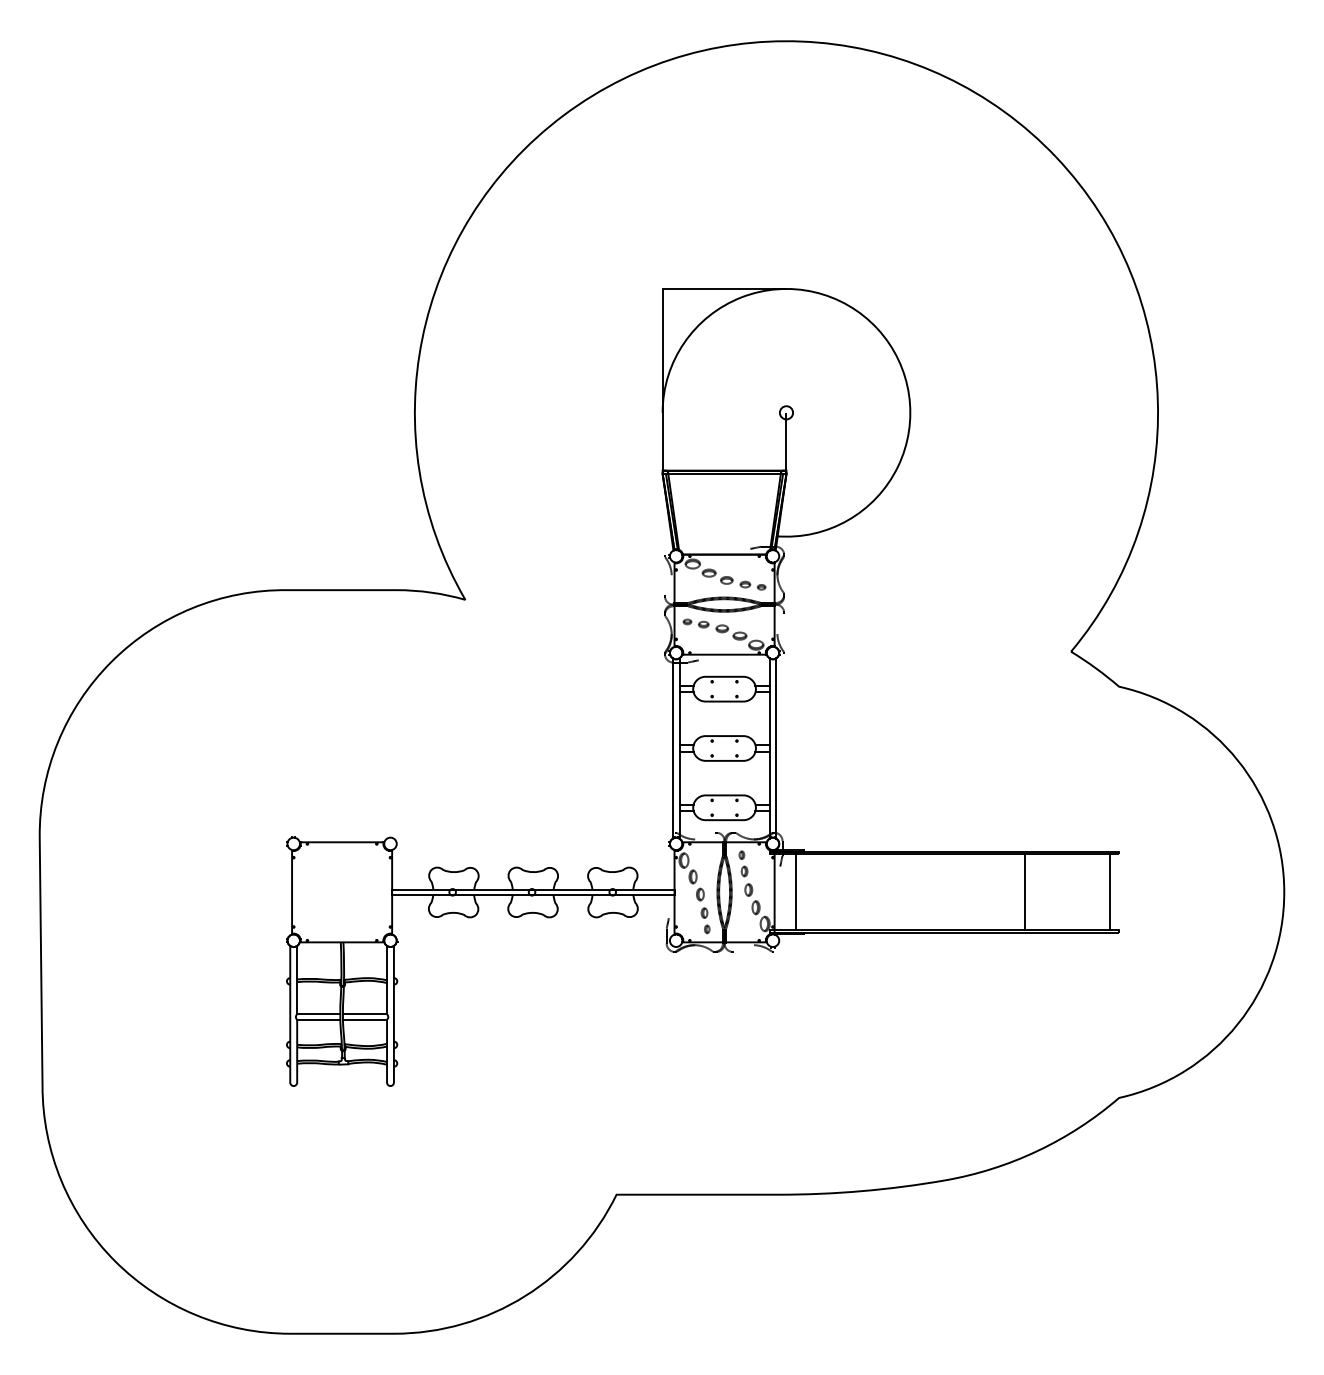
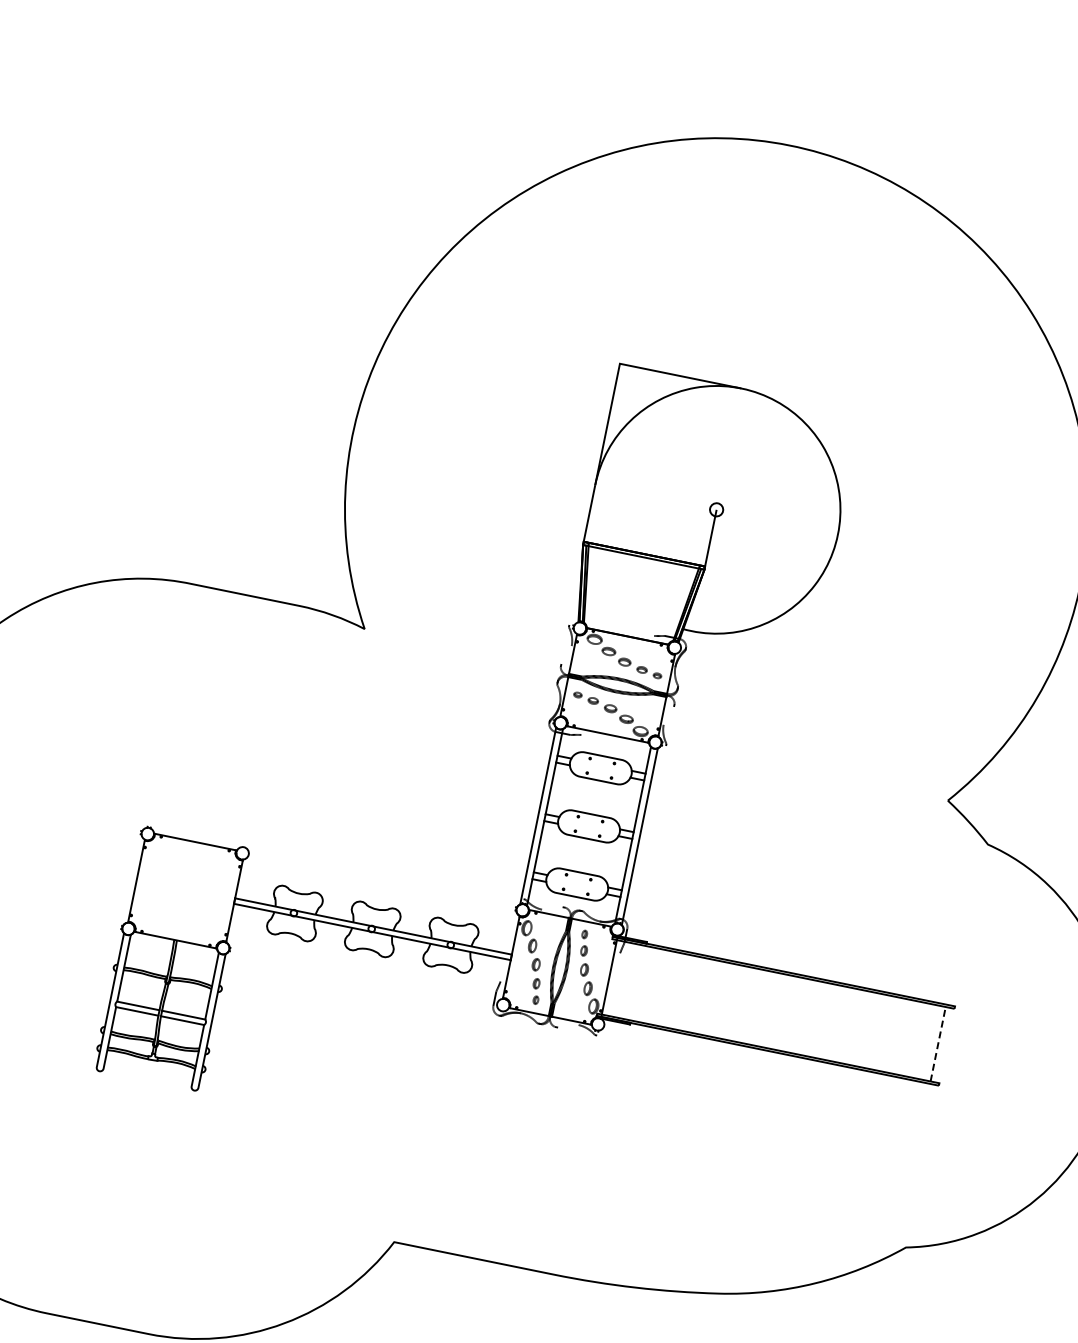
line: (796, 892) -> (630, 981), removed
line: (1024, 892) -> (854, 1027), removed
line: (1110, 892) -> (938, 1044), solid -> dashed

